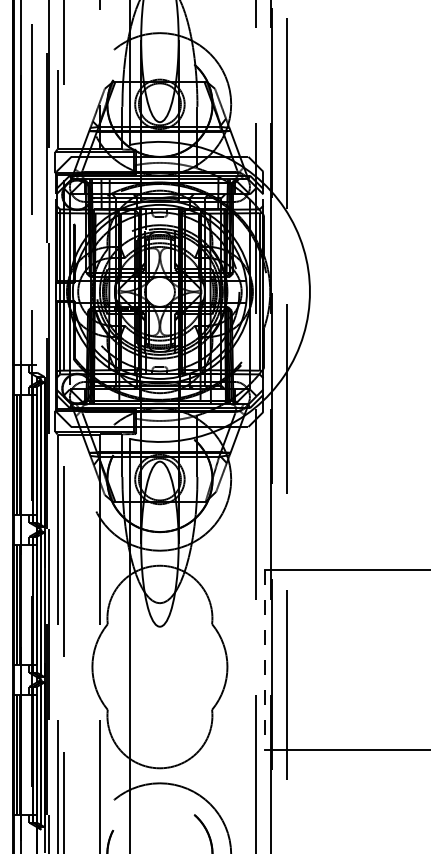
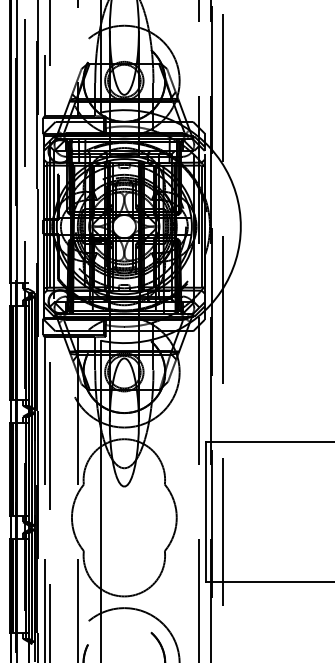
line: (264, 660) -> (205, 512), dashed -> solid

